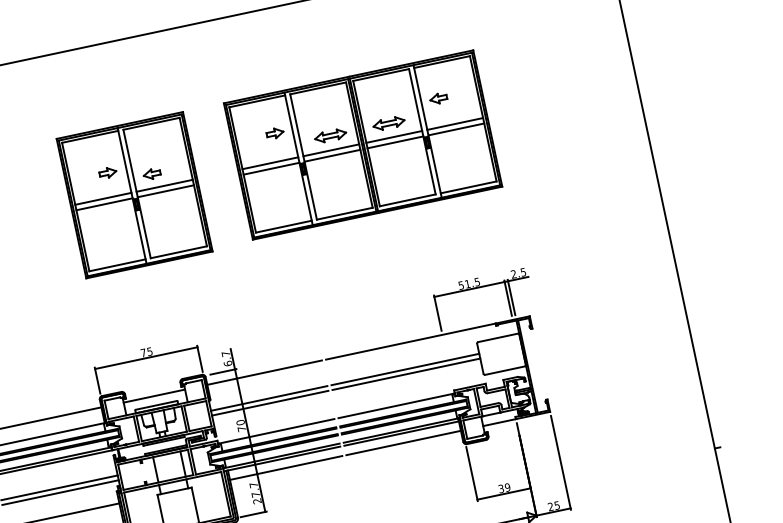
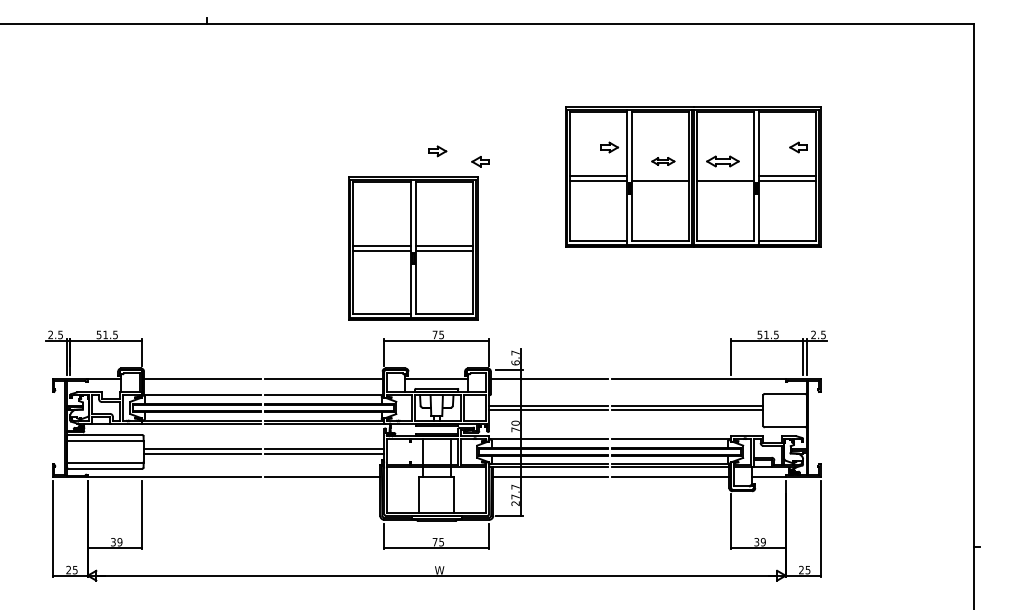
part: (438, 98) -> (798, 147), moved
part: (330, 135) -> (663, 161), size x0.7
line: (393, 136) -> (724, 175), removed
line: (330, 150) -> (660, 175), removed
part: (134, 194) -> (413, 248), moved

